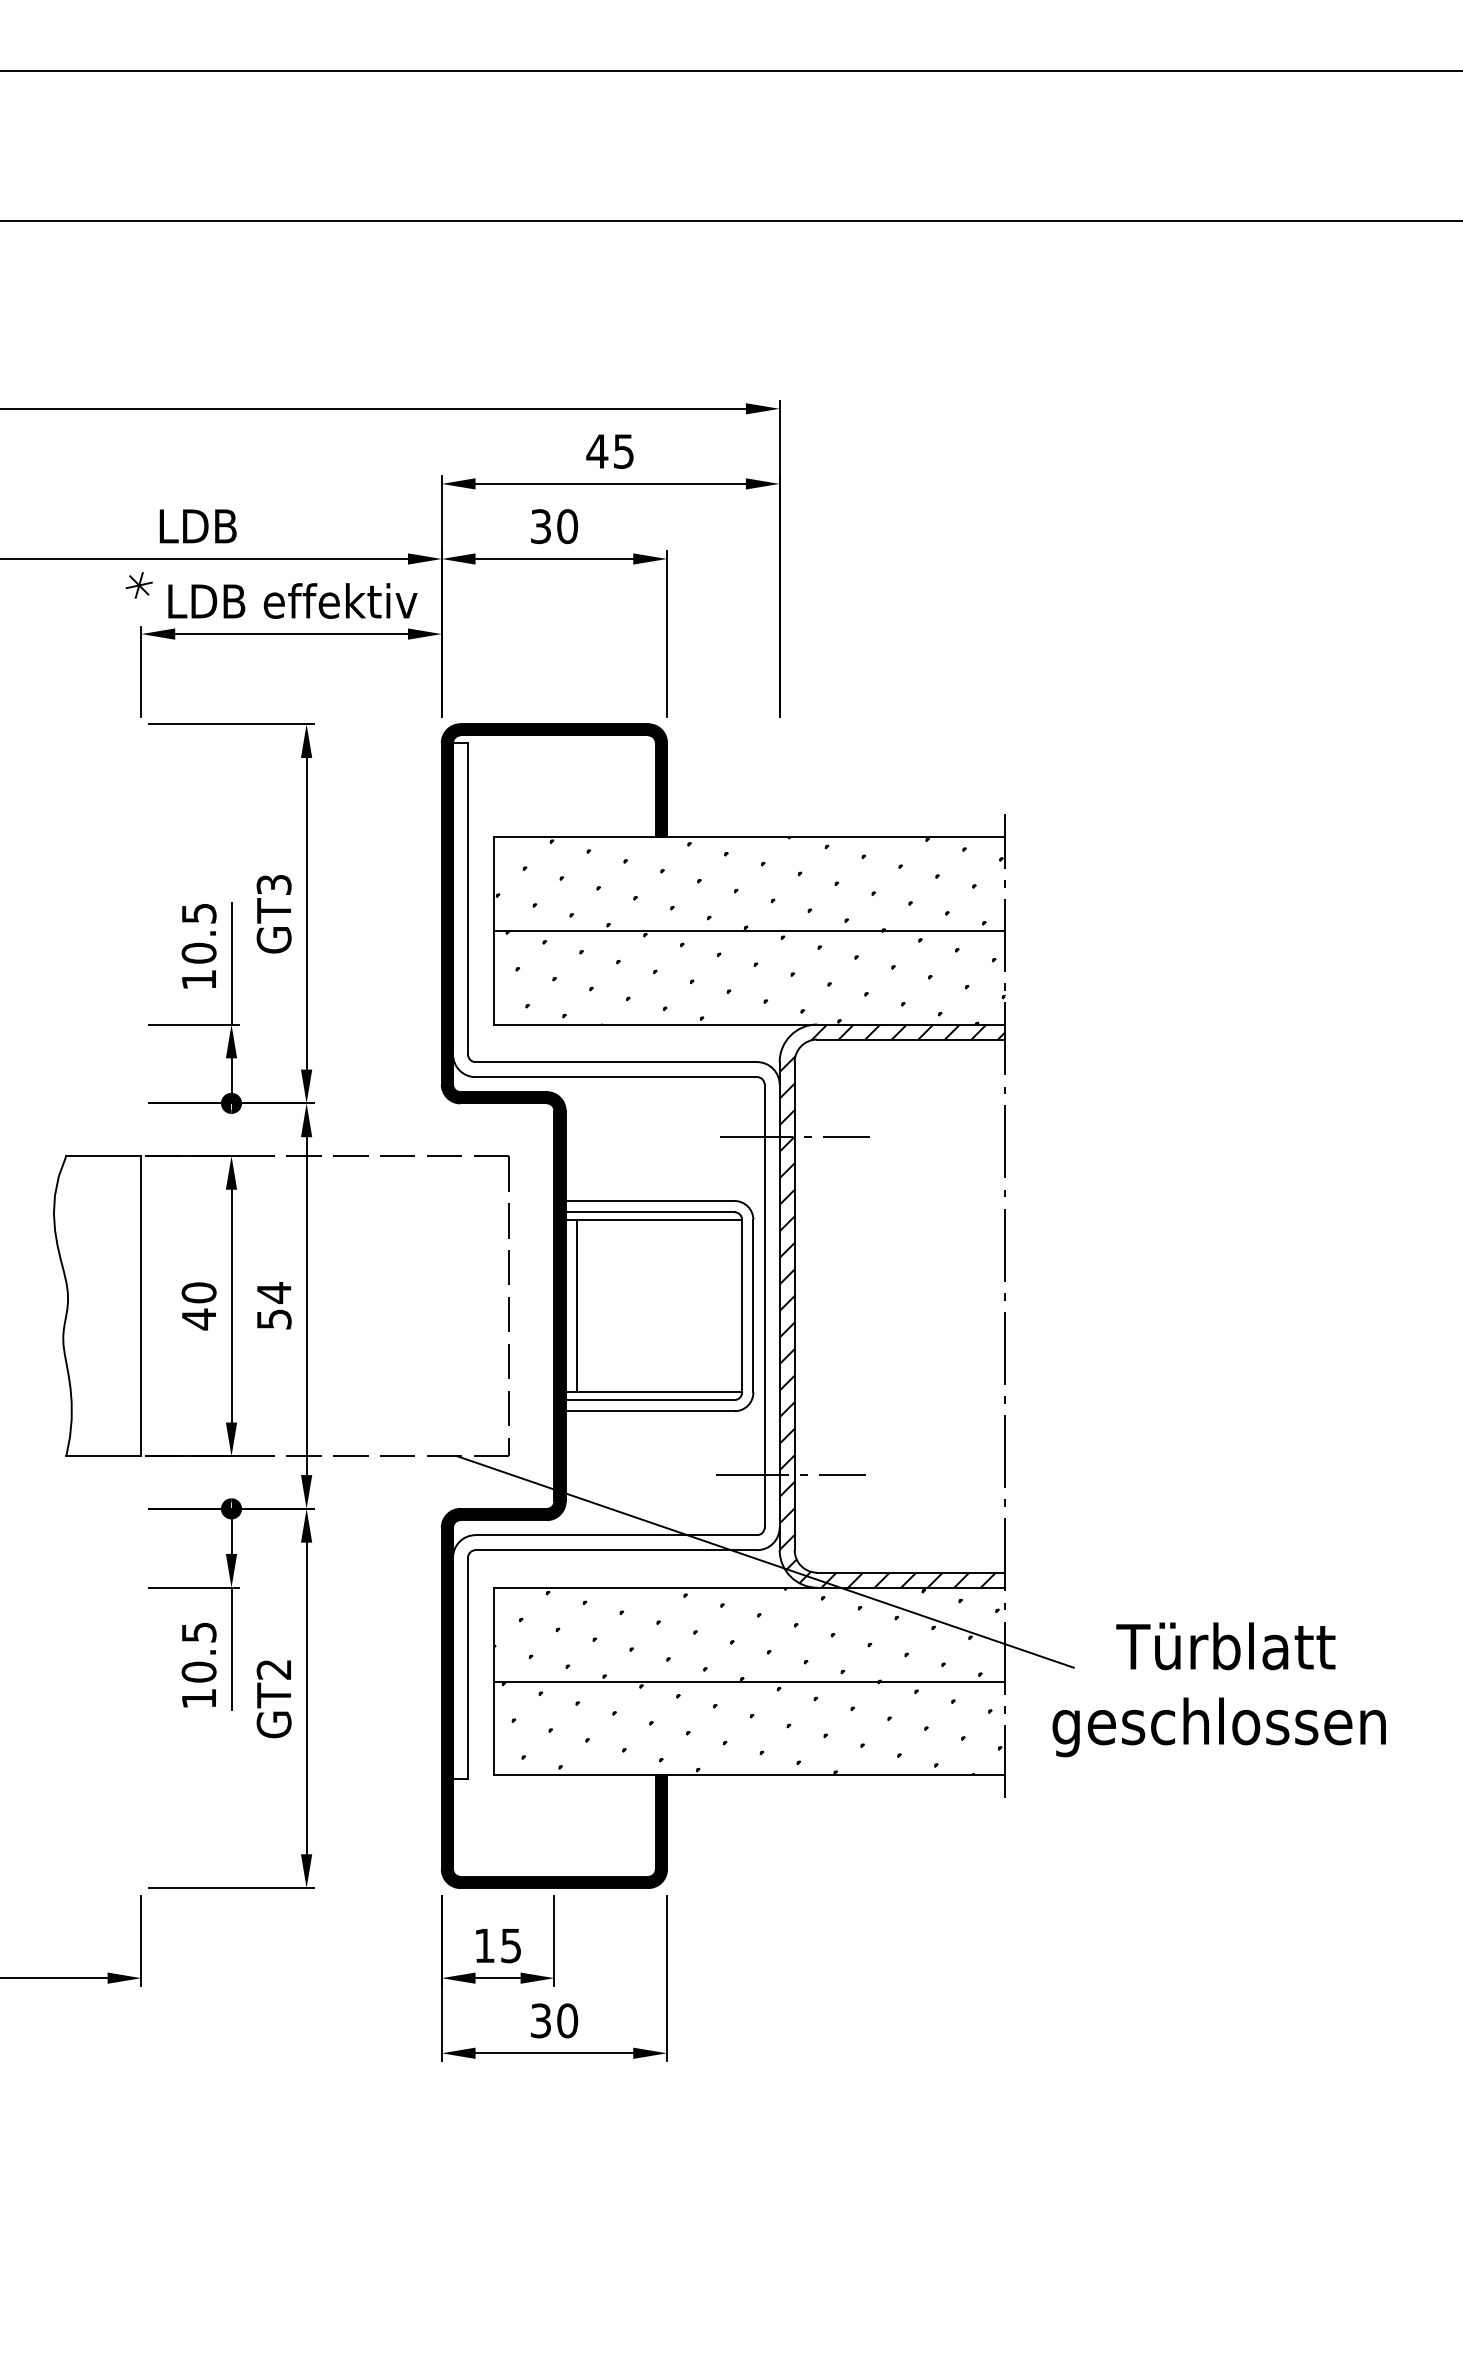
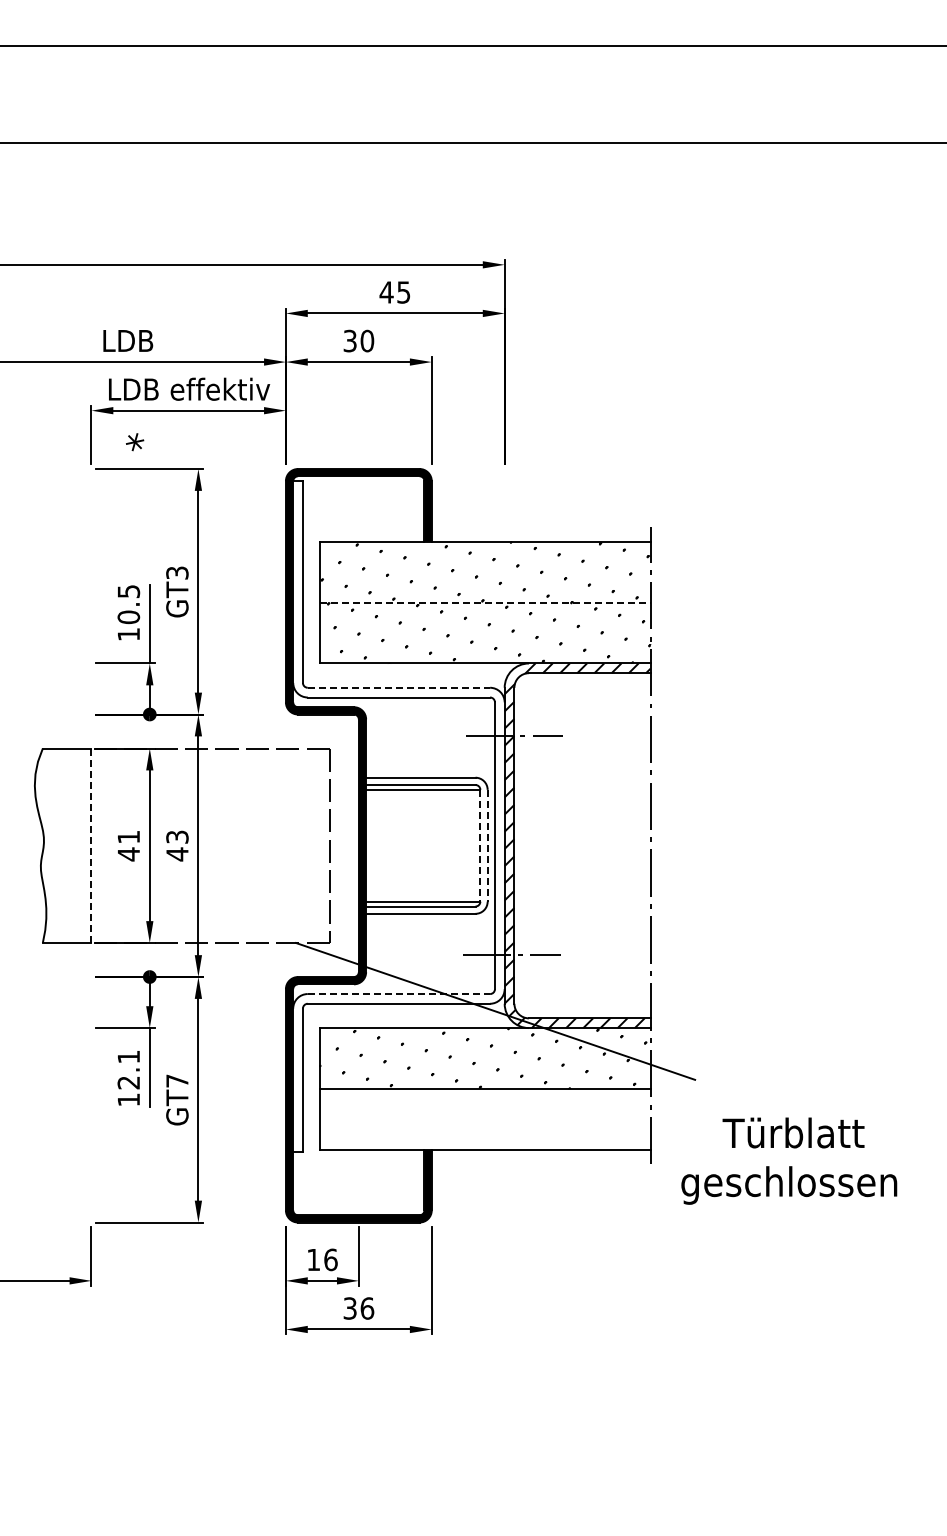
part: (139, 585) -> (135, 442), moved
line: (750, 930) -> (485, 602), solid -> dashed
line: (617, 1061) -> (399, 687), solid -> dashed
text: (198, 1291) -> (128, 836), 40 -> 41
text: (274, 1305) -> (177, 845), 54 -> 43
line: (577, 1305) -> (373, 845), removed
line: (742, 1305) -> (480, 845), solid -> dashed
line: (753, 1305) -> (487, 845), solid -> dashed
line: (141, 1307) -> (91, 846), solid -> dashed
line: (617, 1535) -> (399, 994), solid -> dashed
text: (198, 1651) -> (128, 1069), 10.5 -> 12.1
text: (274, 1668) -> (177, 1080), GT2 -> GT7
text: (1219, 1688) -> (789, 1160), moved
hatch: (751, 1727) -> (486, 1118), removed
text: (510, 1945) -> (330, 1259), 15 -> 16
text: (567, 2020) -> (367, 1308), 30 -> 36

